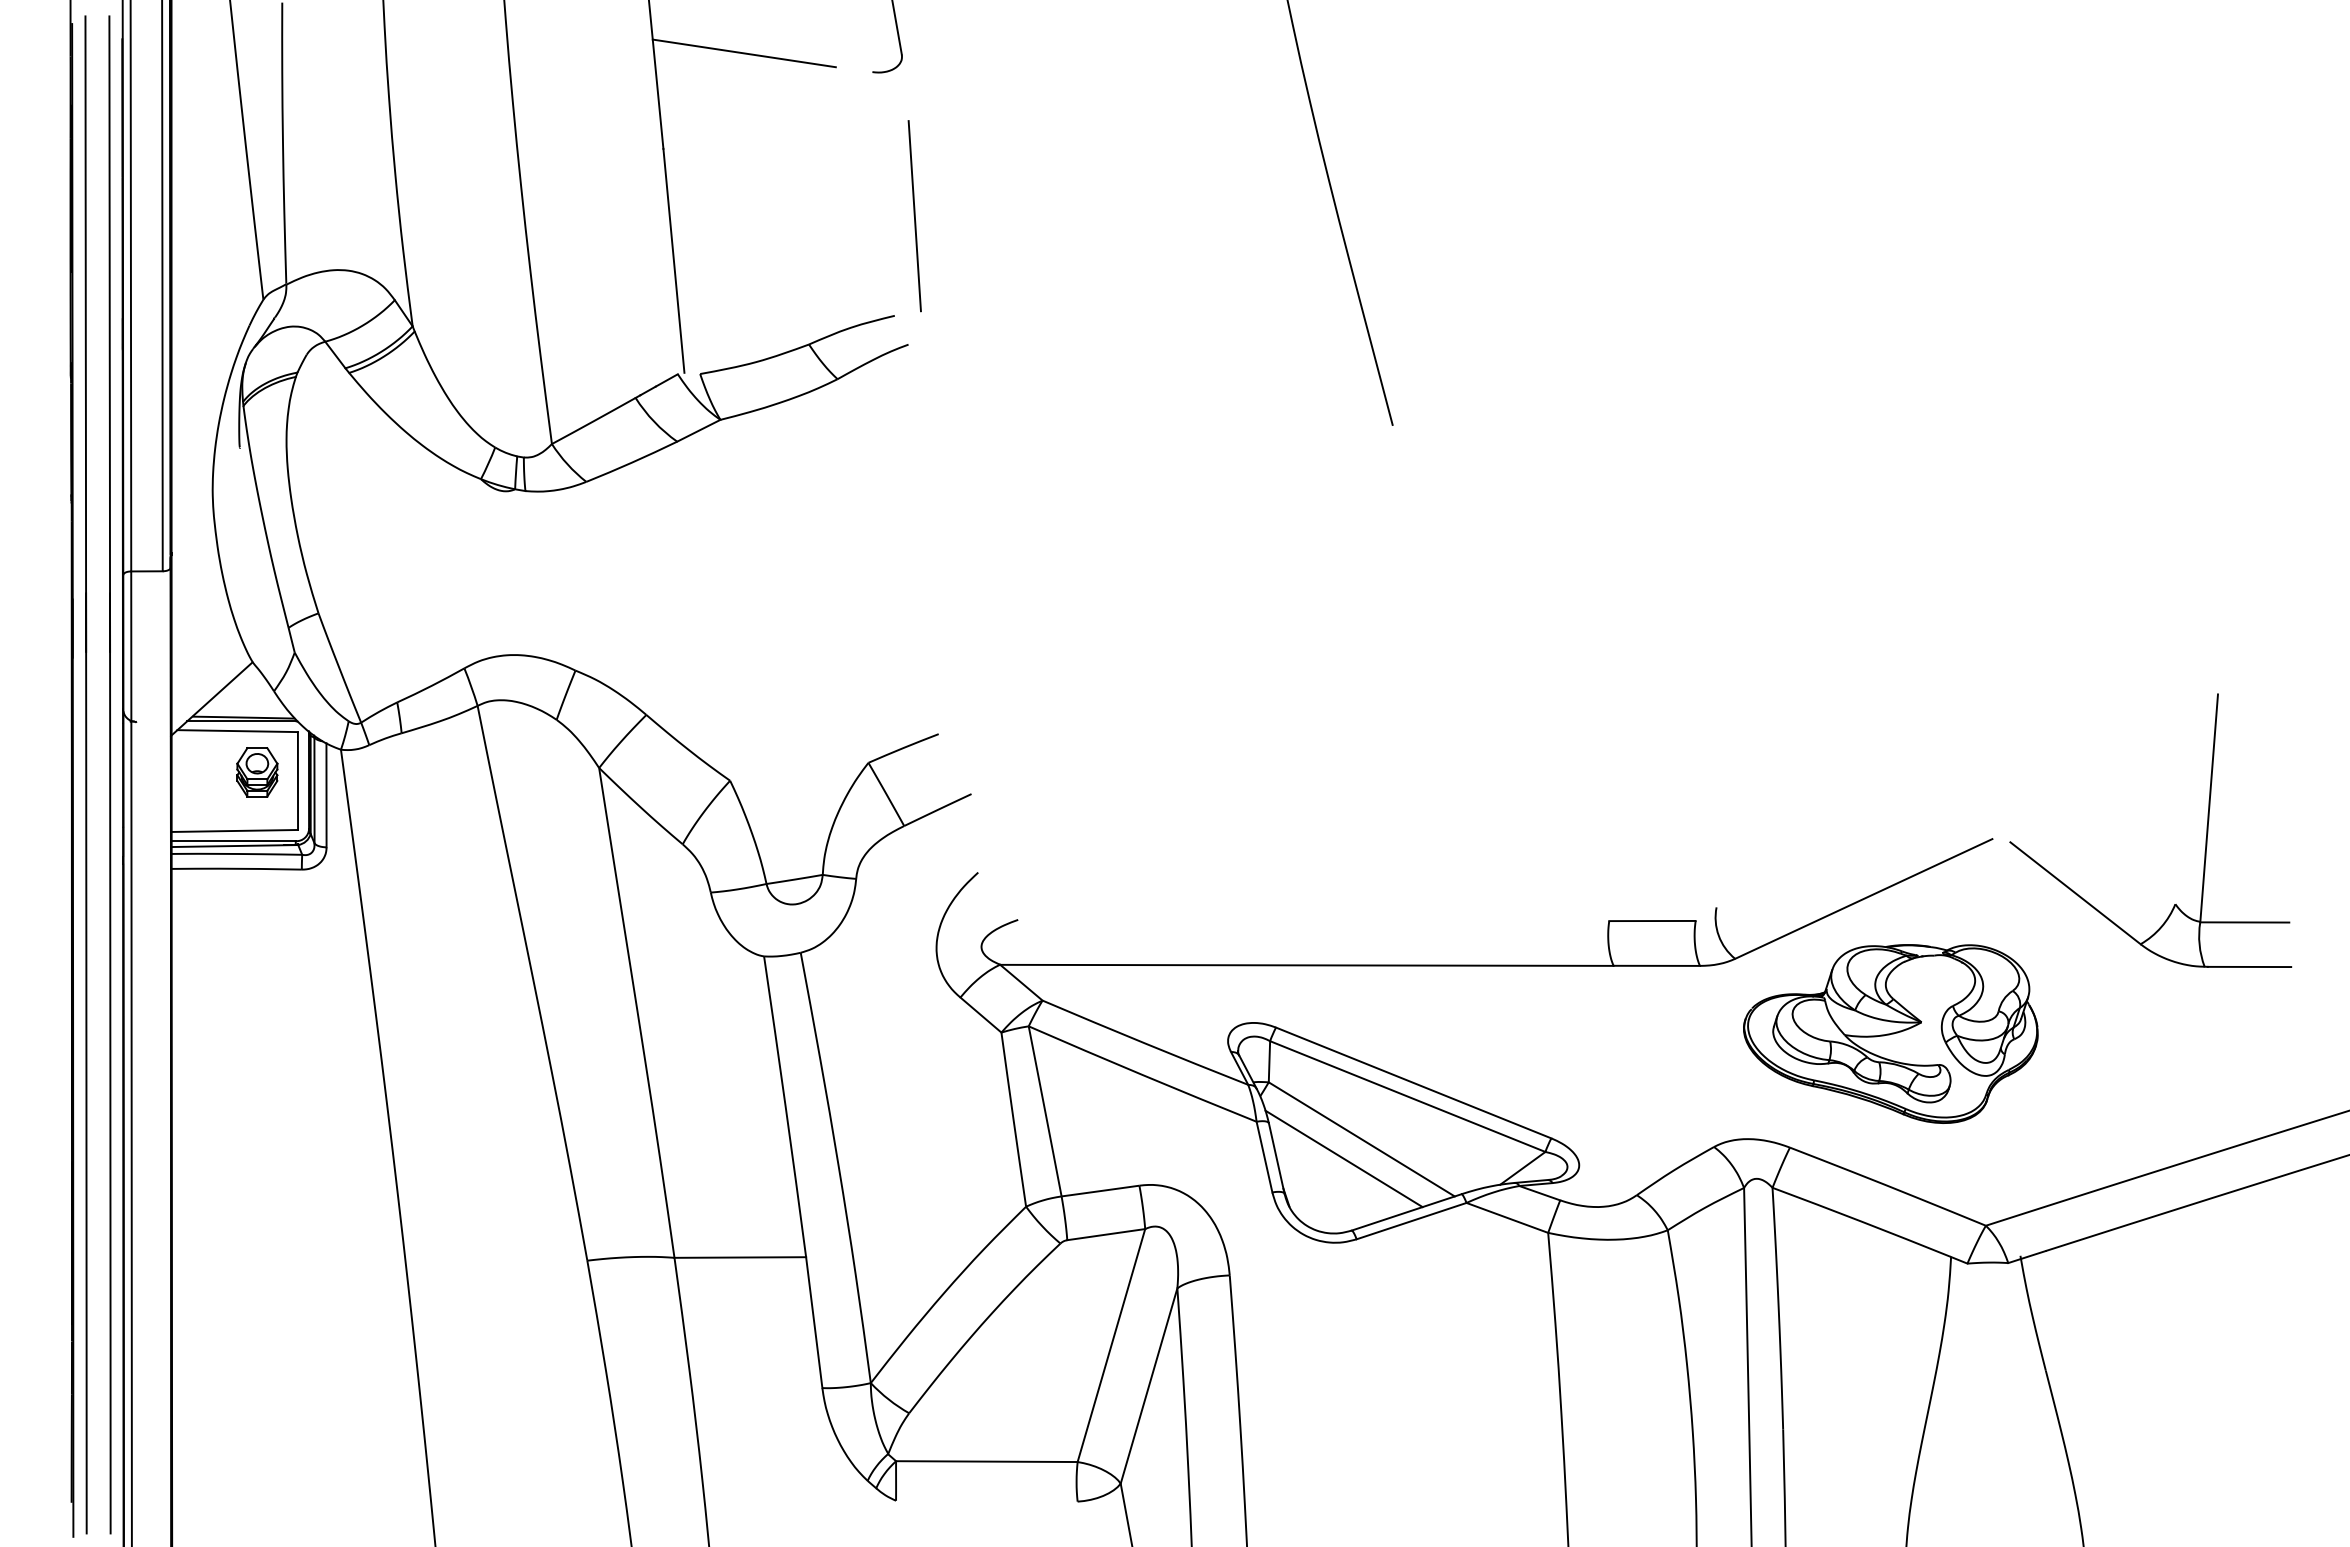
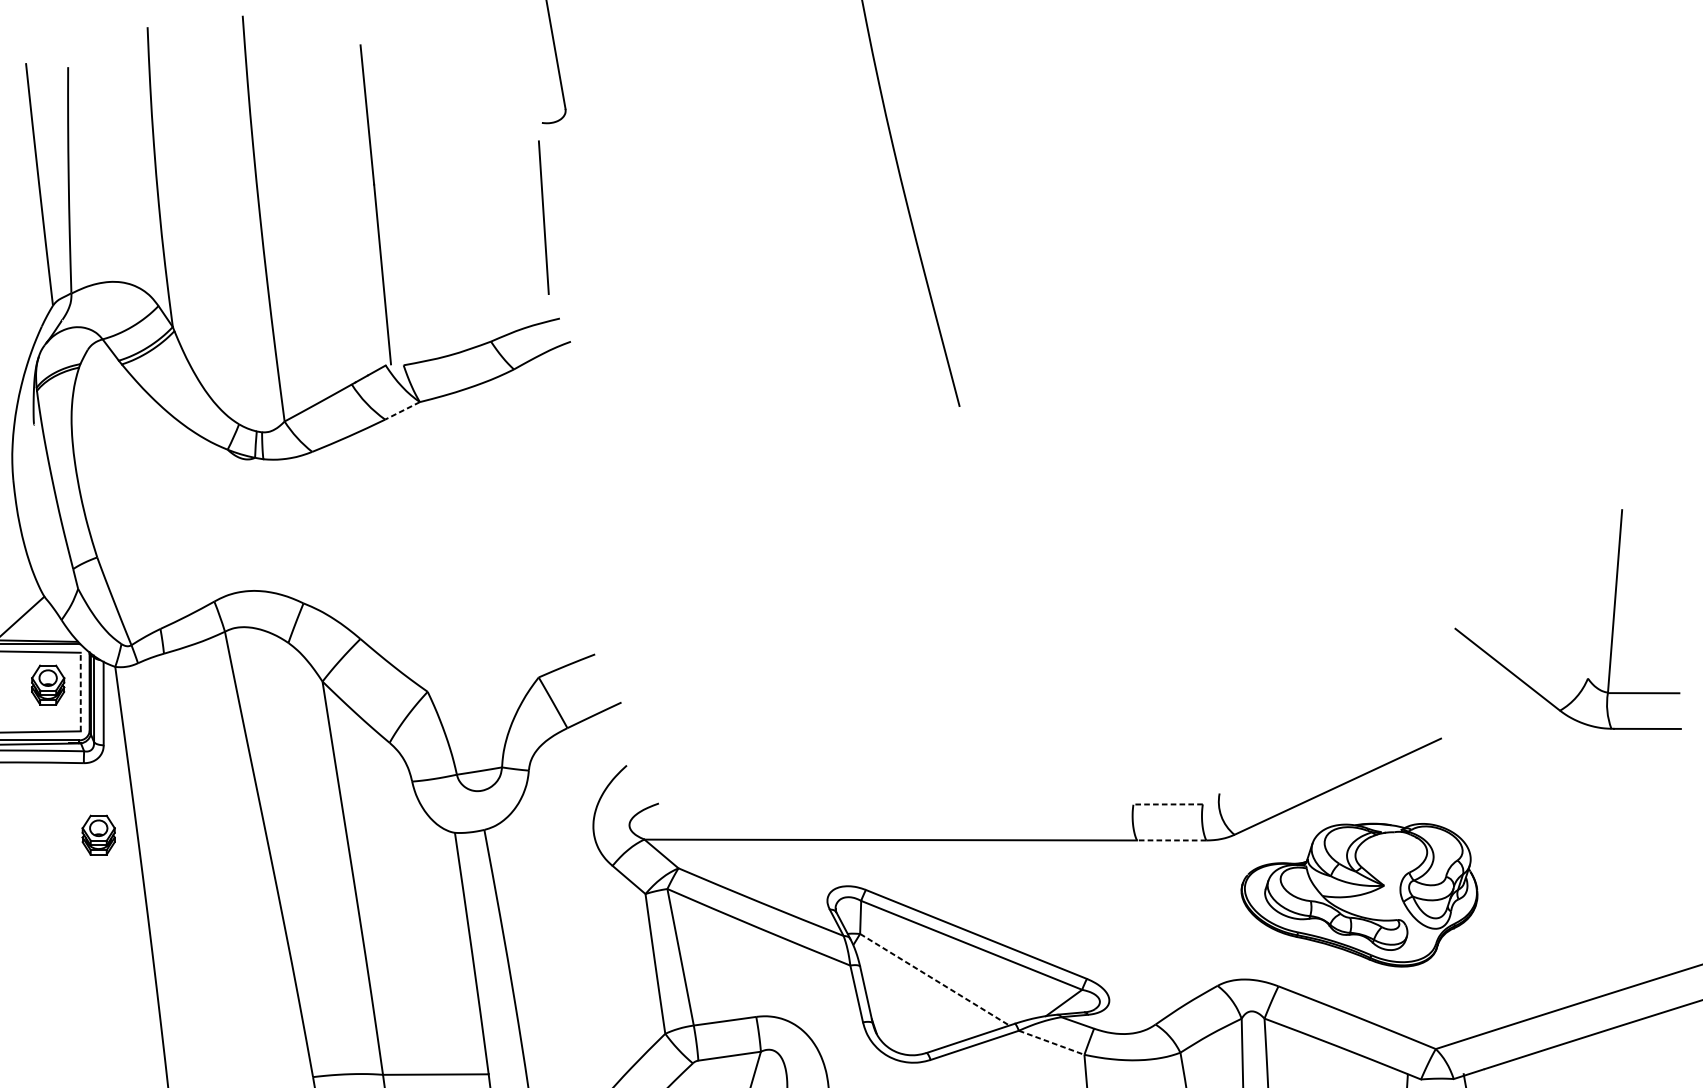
line: (743, 53) -> (438, 107), removed
line: (914, 216) -> (543, 217), moved
line: (698, 431) -> (402, 411), solid -> dashed
line: (297, 781) -> (80, 692), solid -> dashed
part: (2205, 838) -> (1612, 625), moved
line: (1651, 921) -> (1167, 804), solid -> dashed
part: (320, 959) -> (98, 835), added
line: (1656, 965) -> (1171, 840), solid -> dashed
line: (1362, 1139) -> (935, 979), solid -> dashed
line: (1343, 1158) -> (920, 995), removed
line: (1507, 1218) -> (1051, 1043), solid -> dashed

